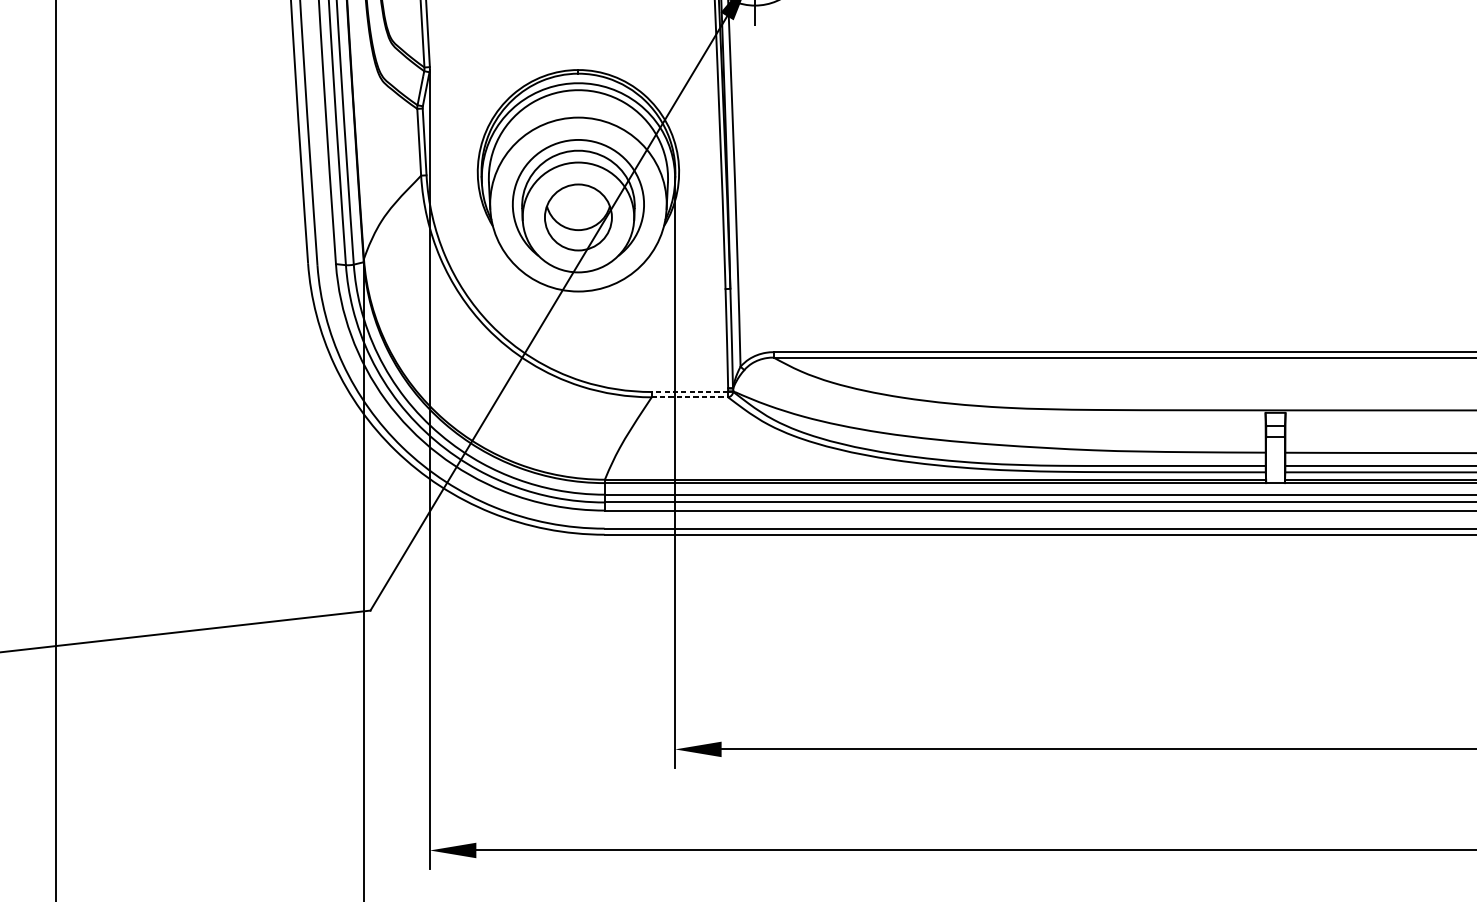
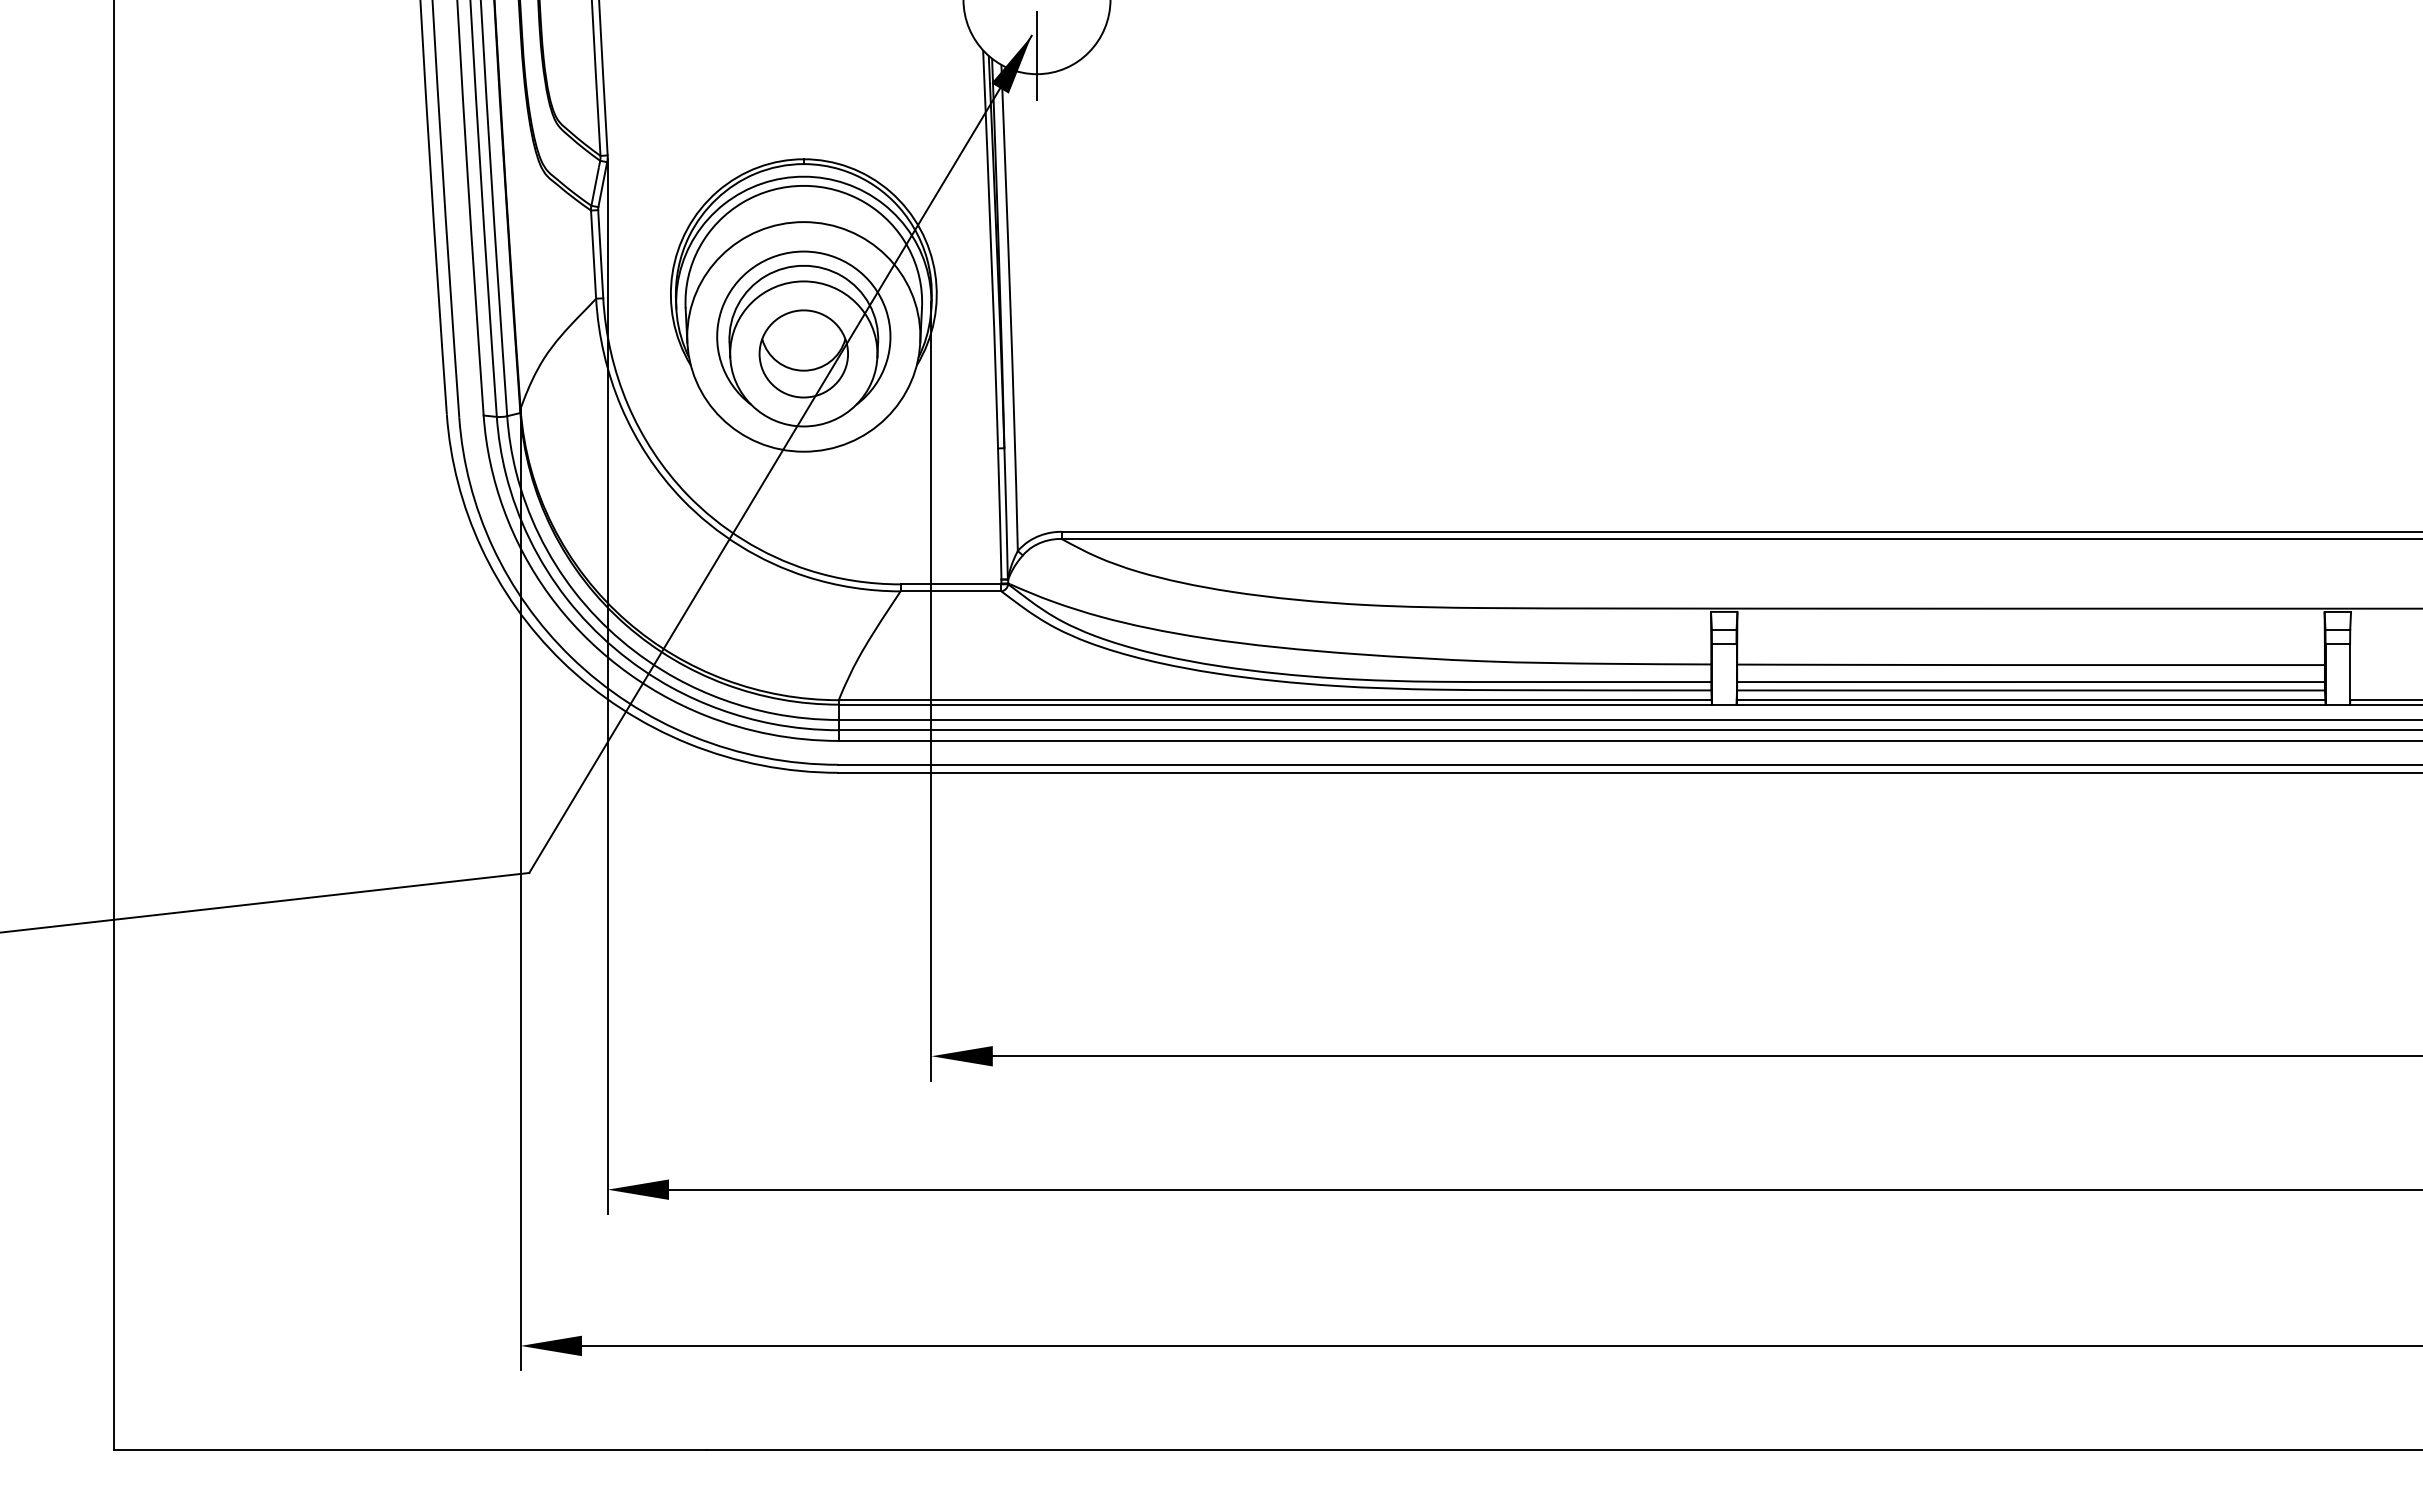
line: (689, 392) -> (950, 584), dashed -> solid
line: (690, 397) -> (951, 591), dashed -> solid

